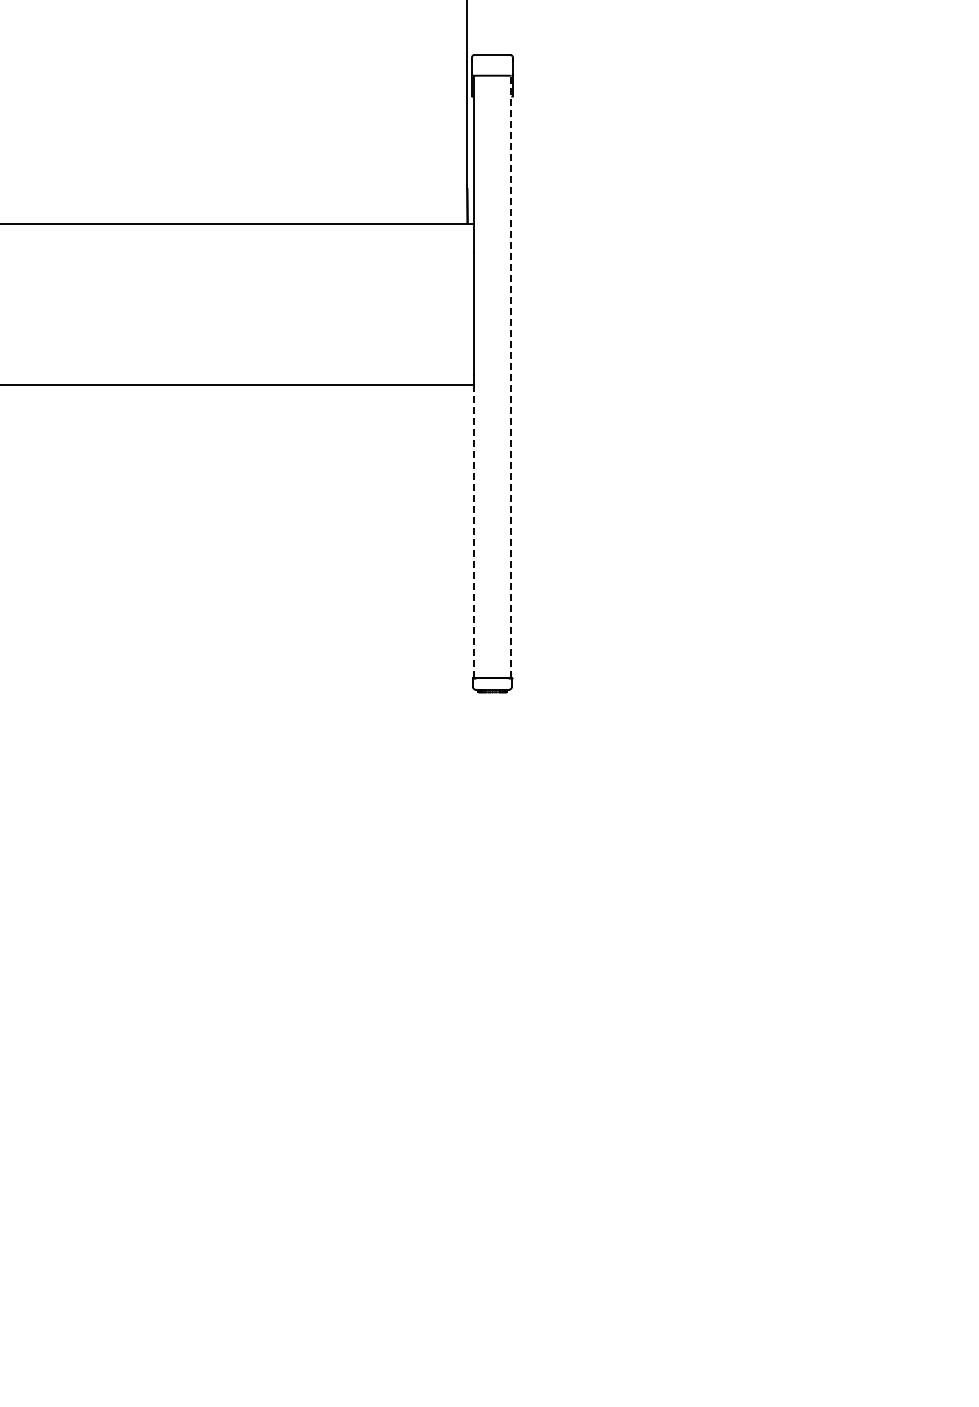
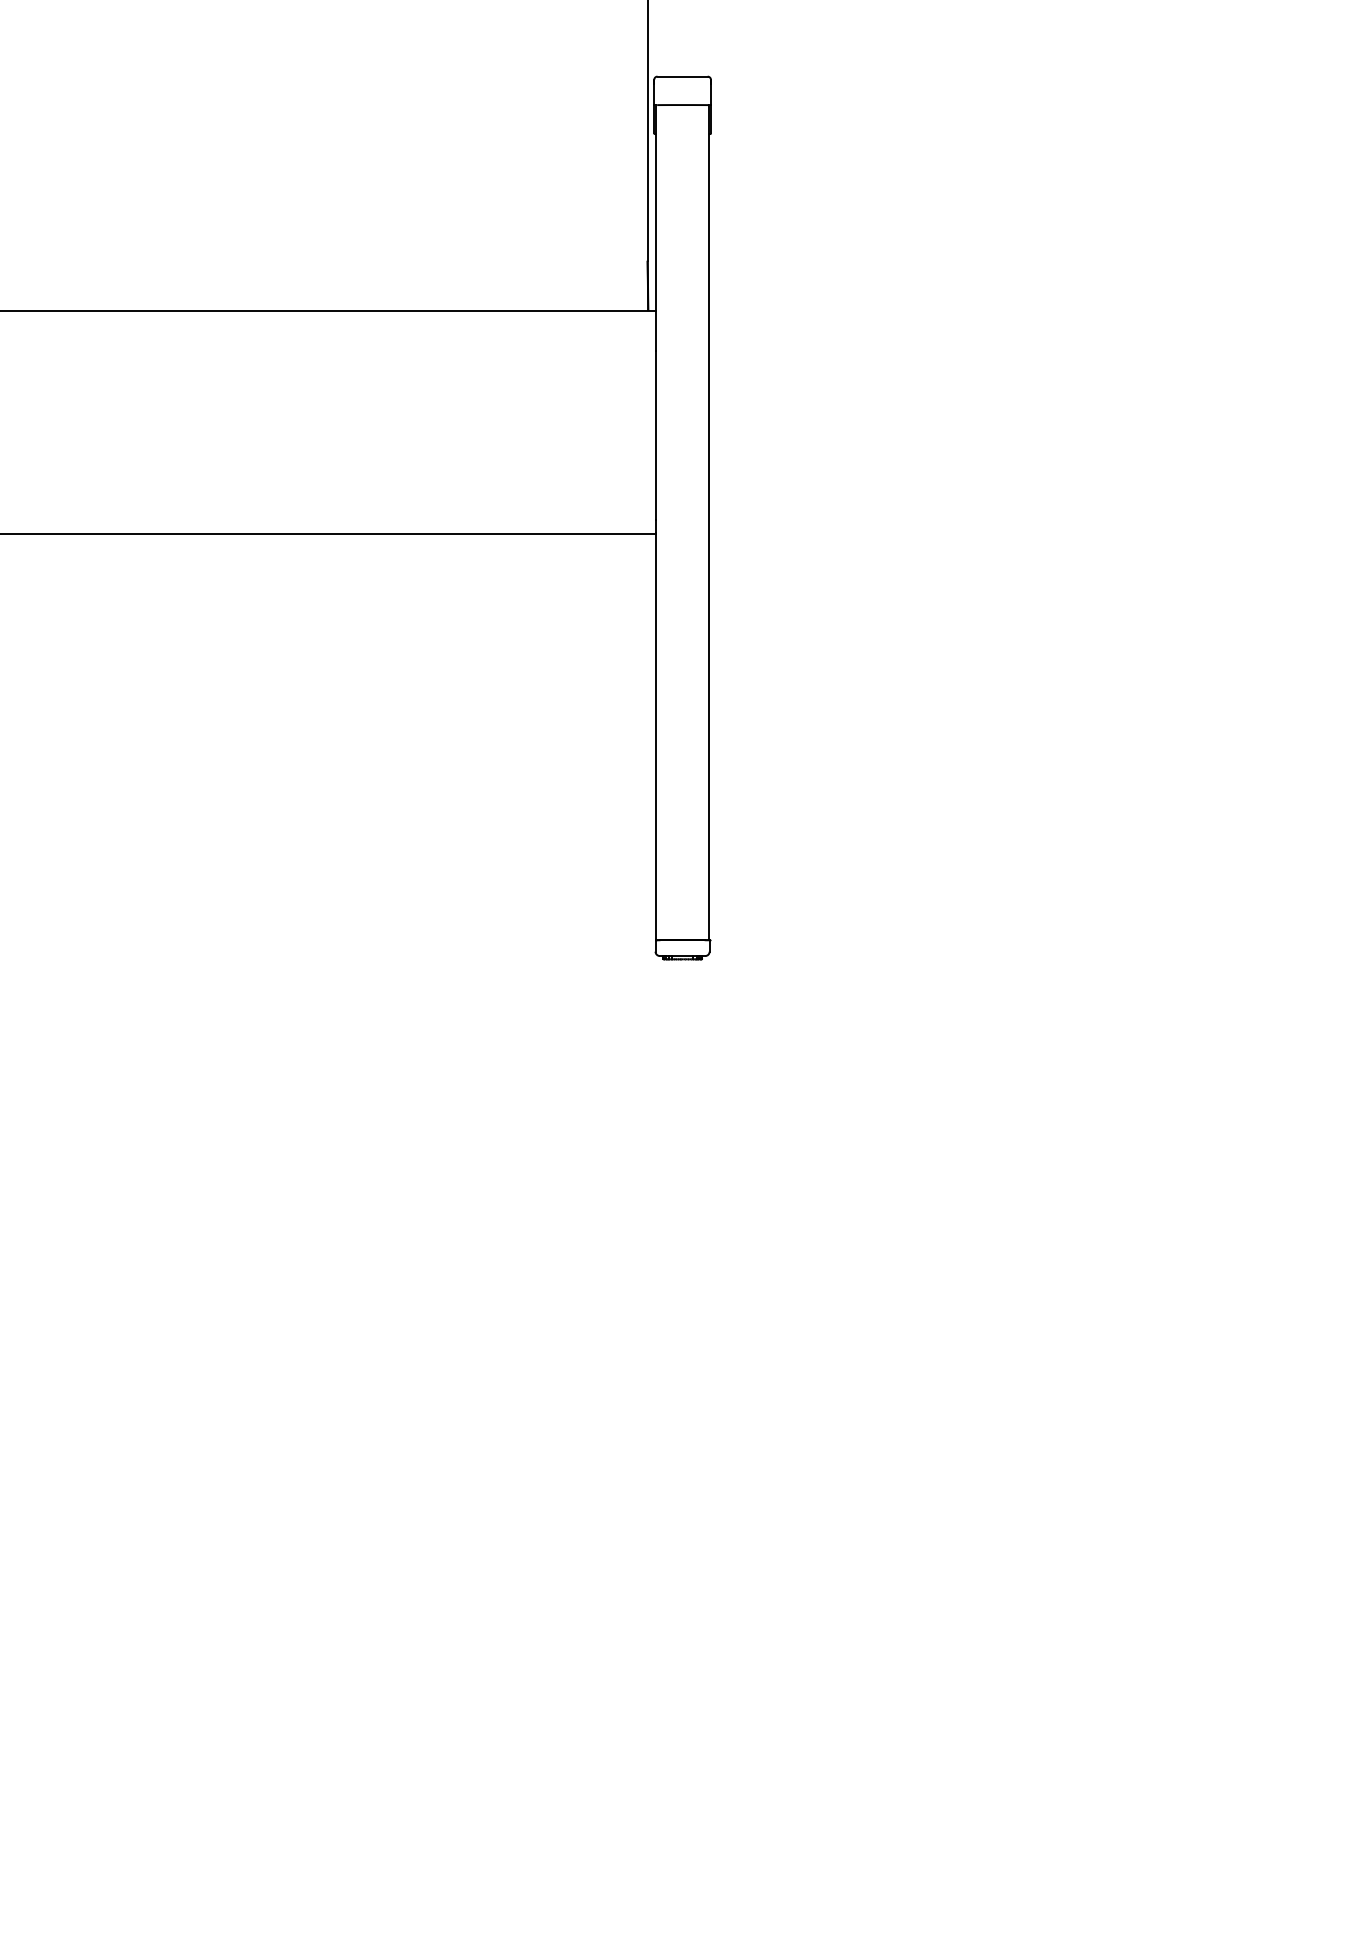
line: (511, 376) -> (708, 521), dashed -> solid
line: (473, 531) -> (656, 736), dashed -> solid

